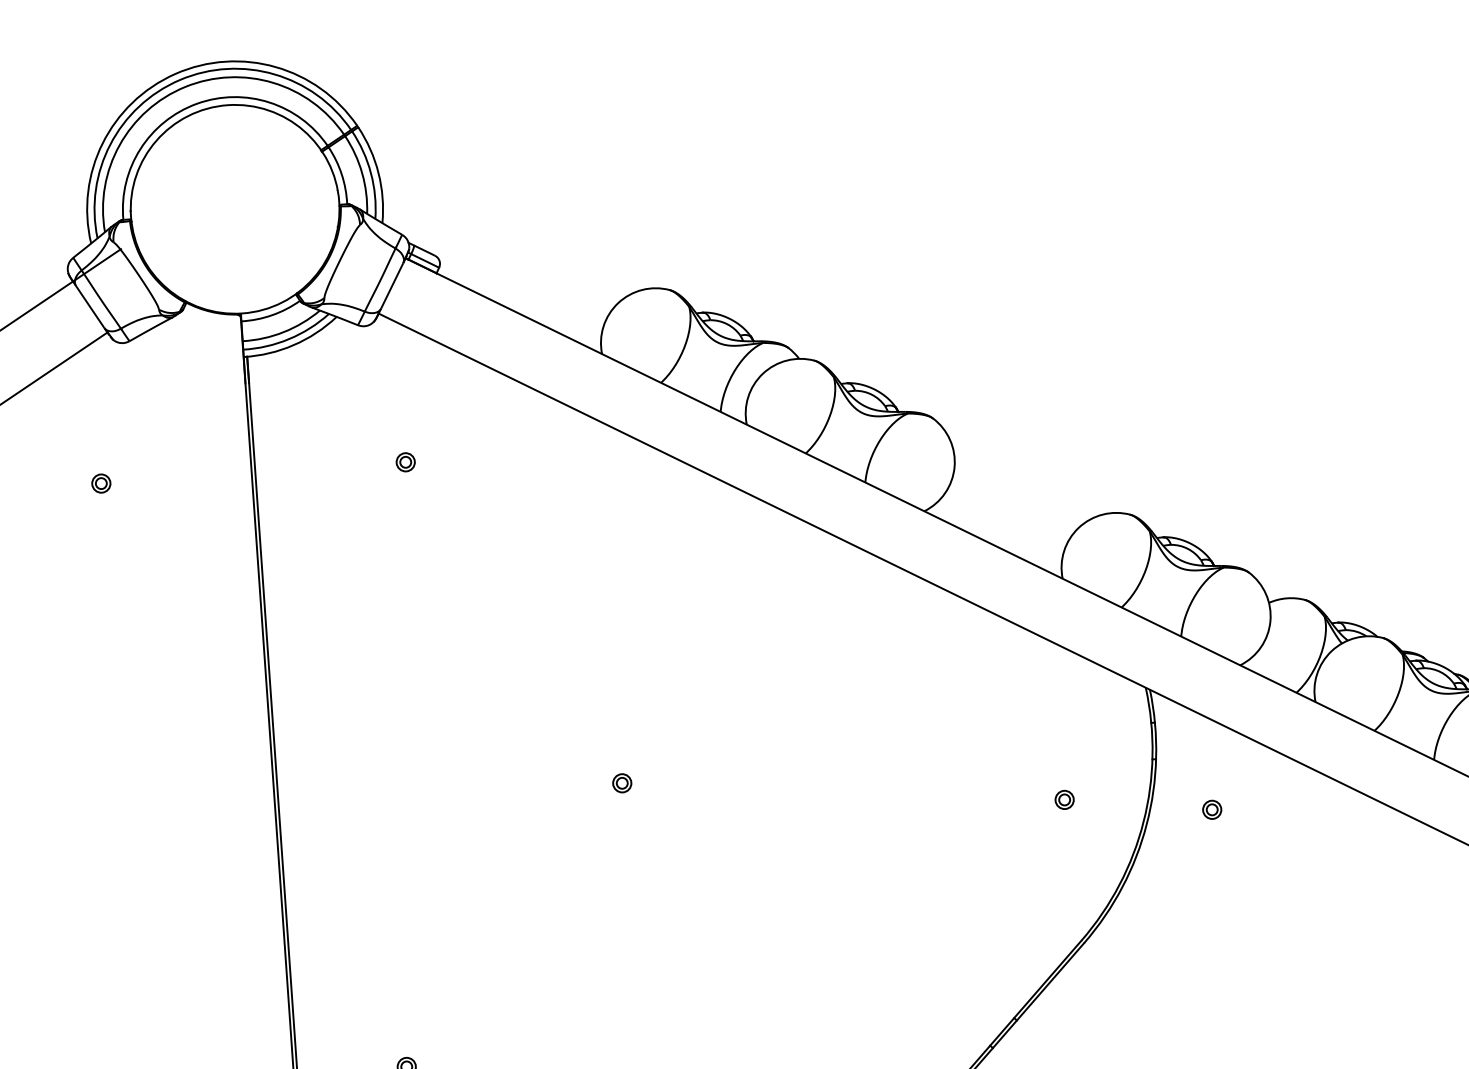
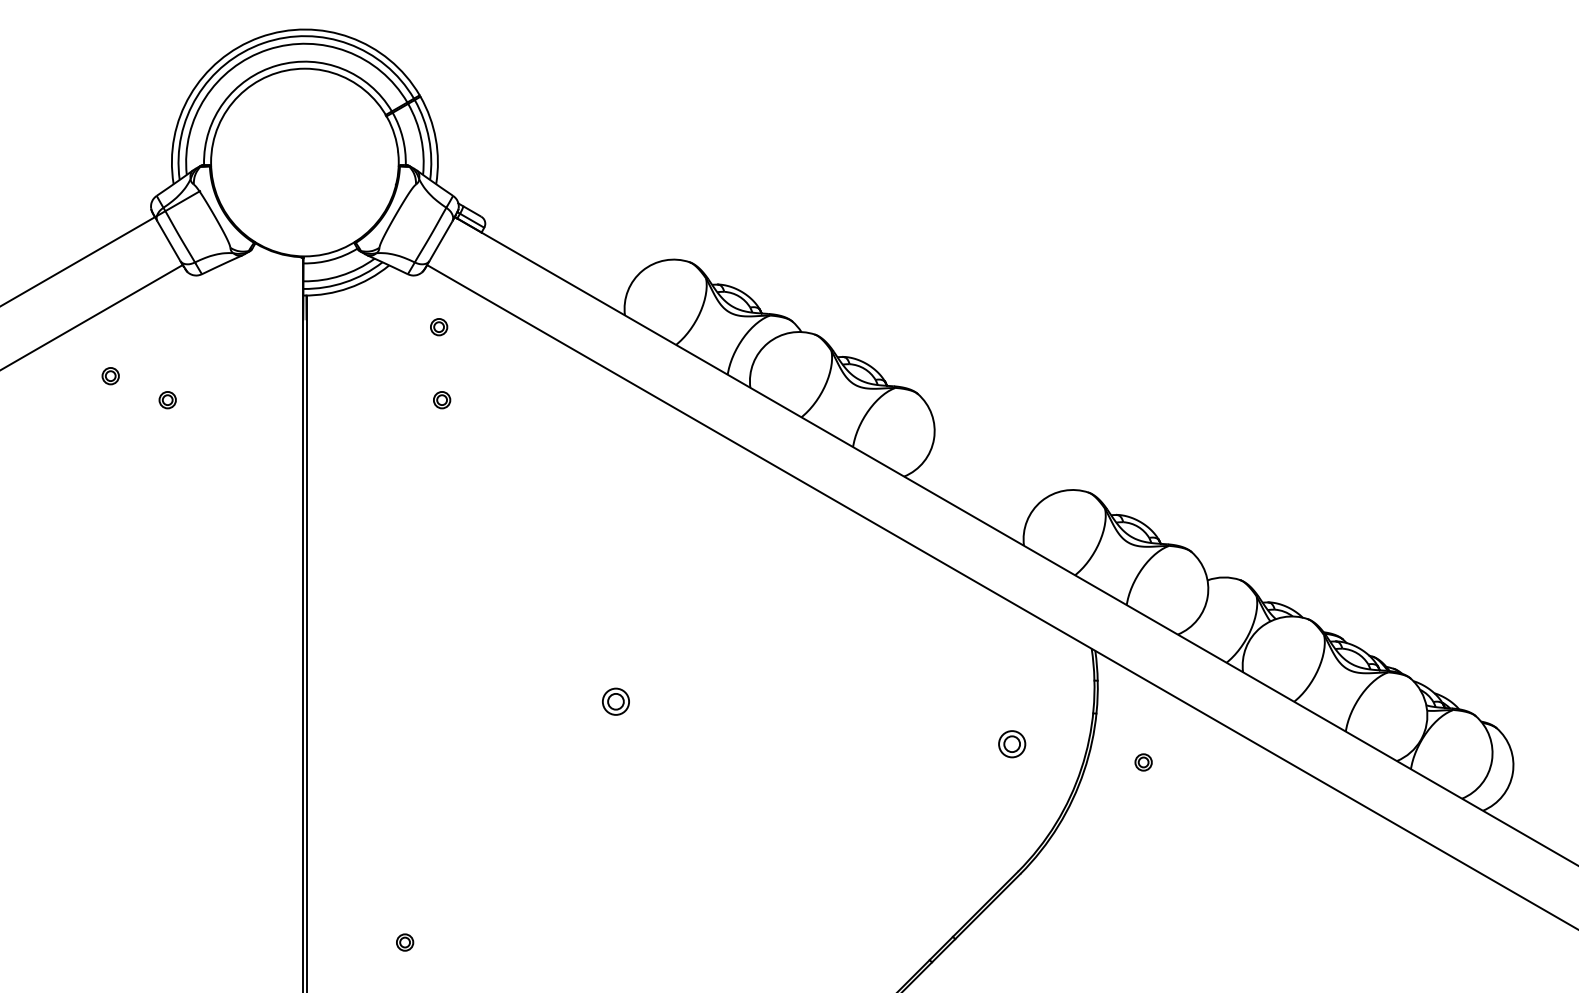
part: (397, 381) -> (439, 327), added
part: (36, 461) -> (110, 376), added
part: (622, 783) -> (616, 701), size x1.6
part: (1064, 800) -> (1011, 744), size x1.6

